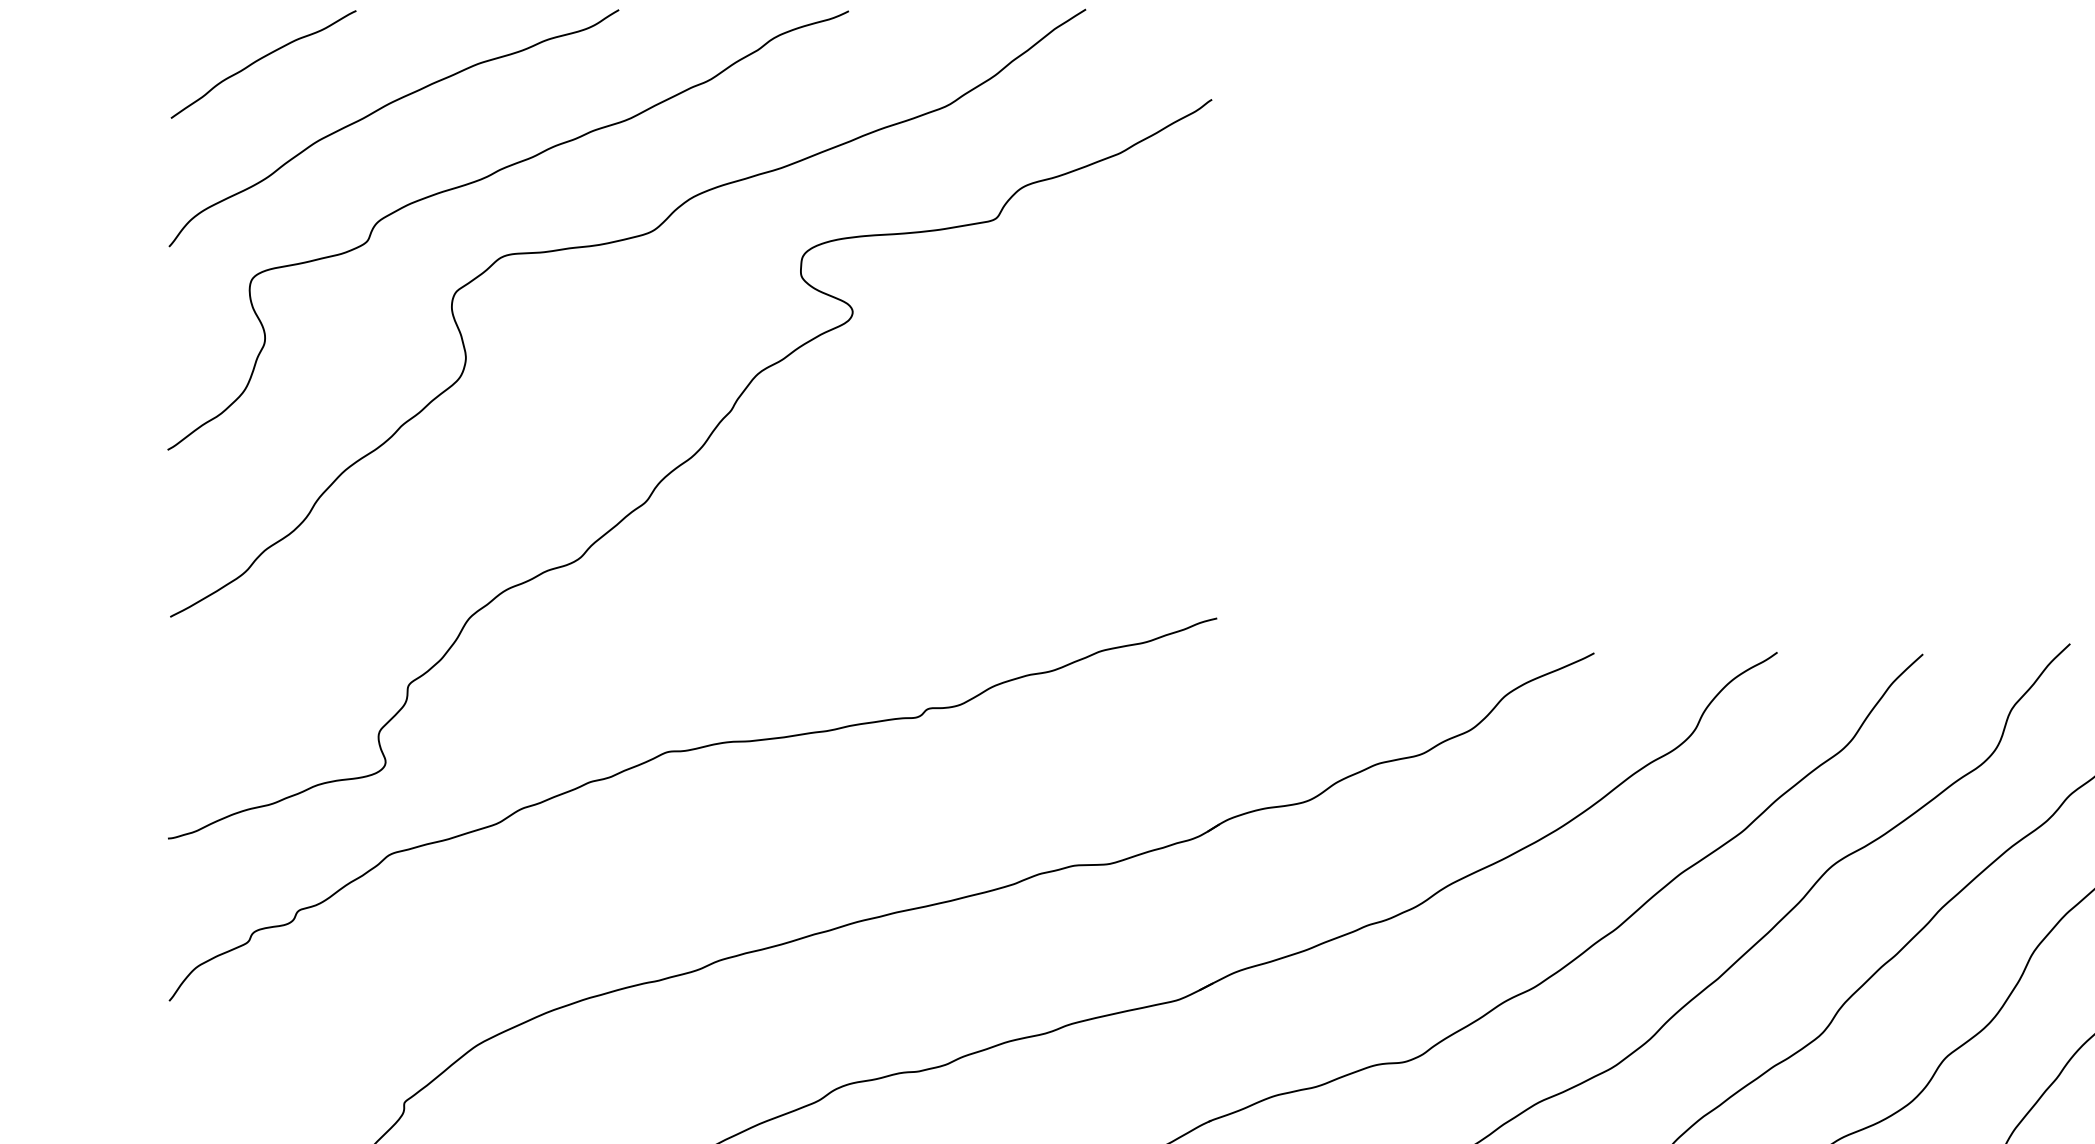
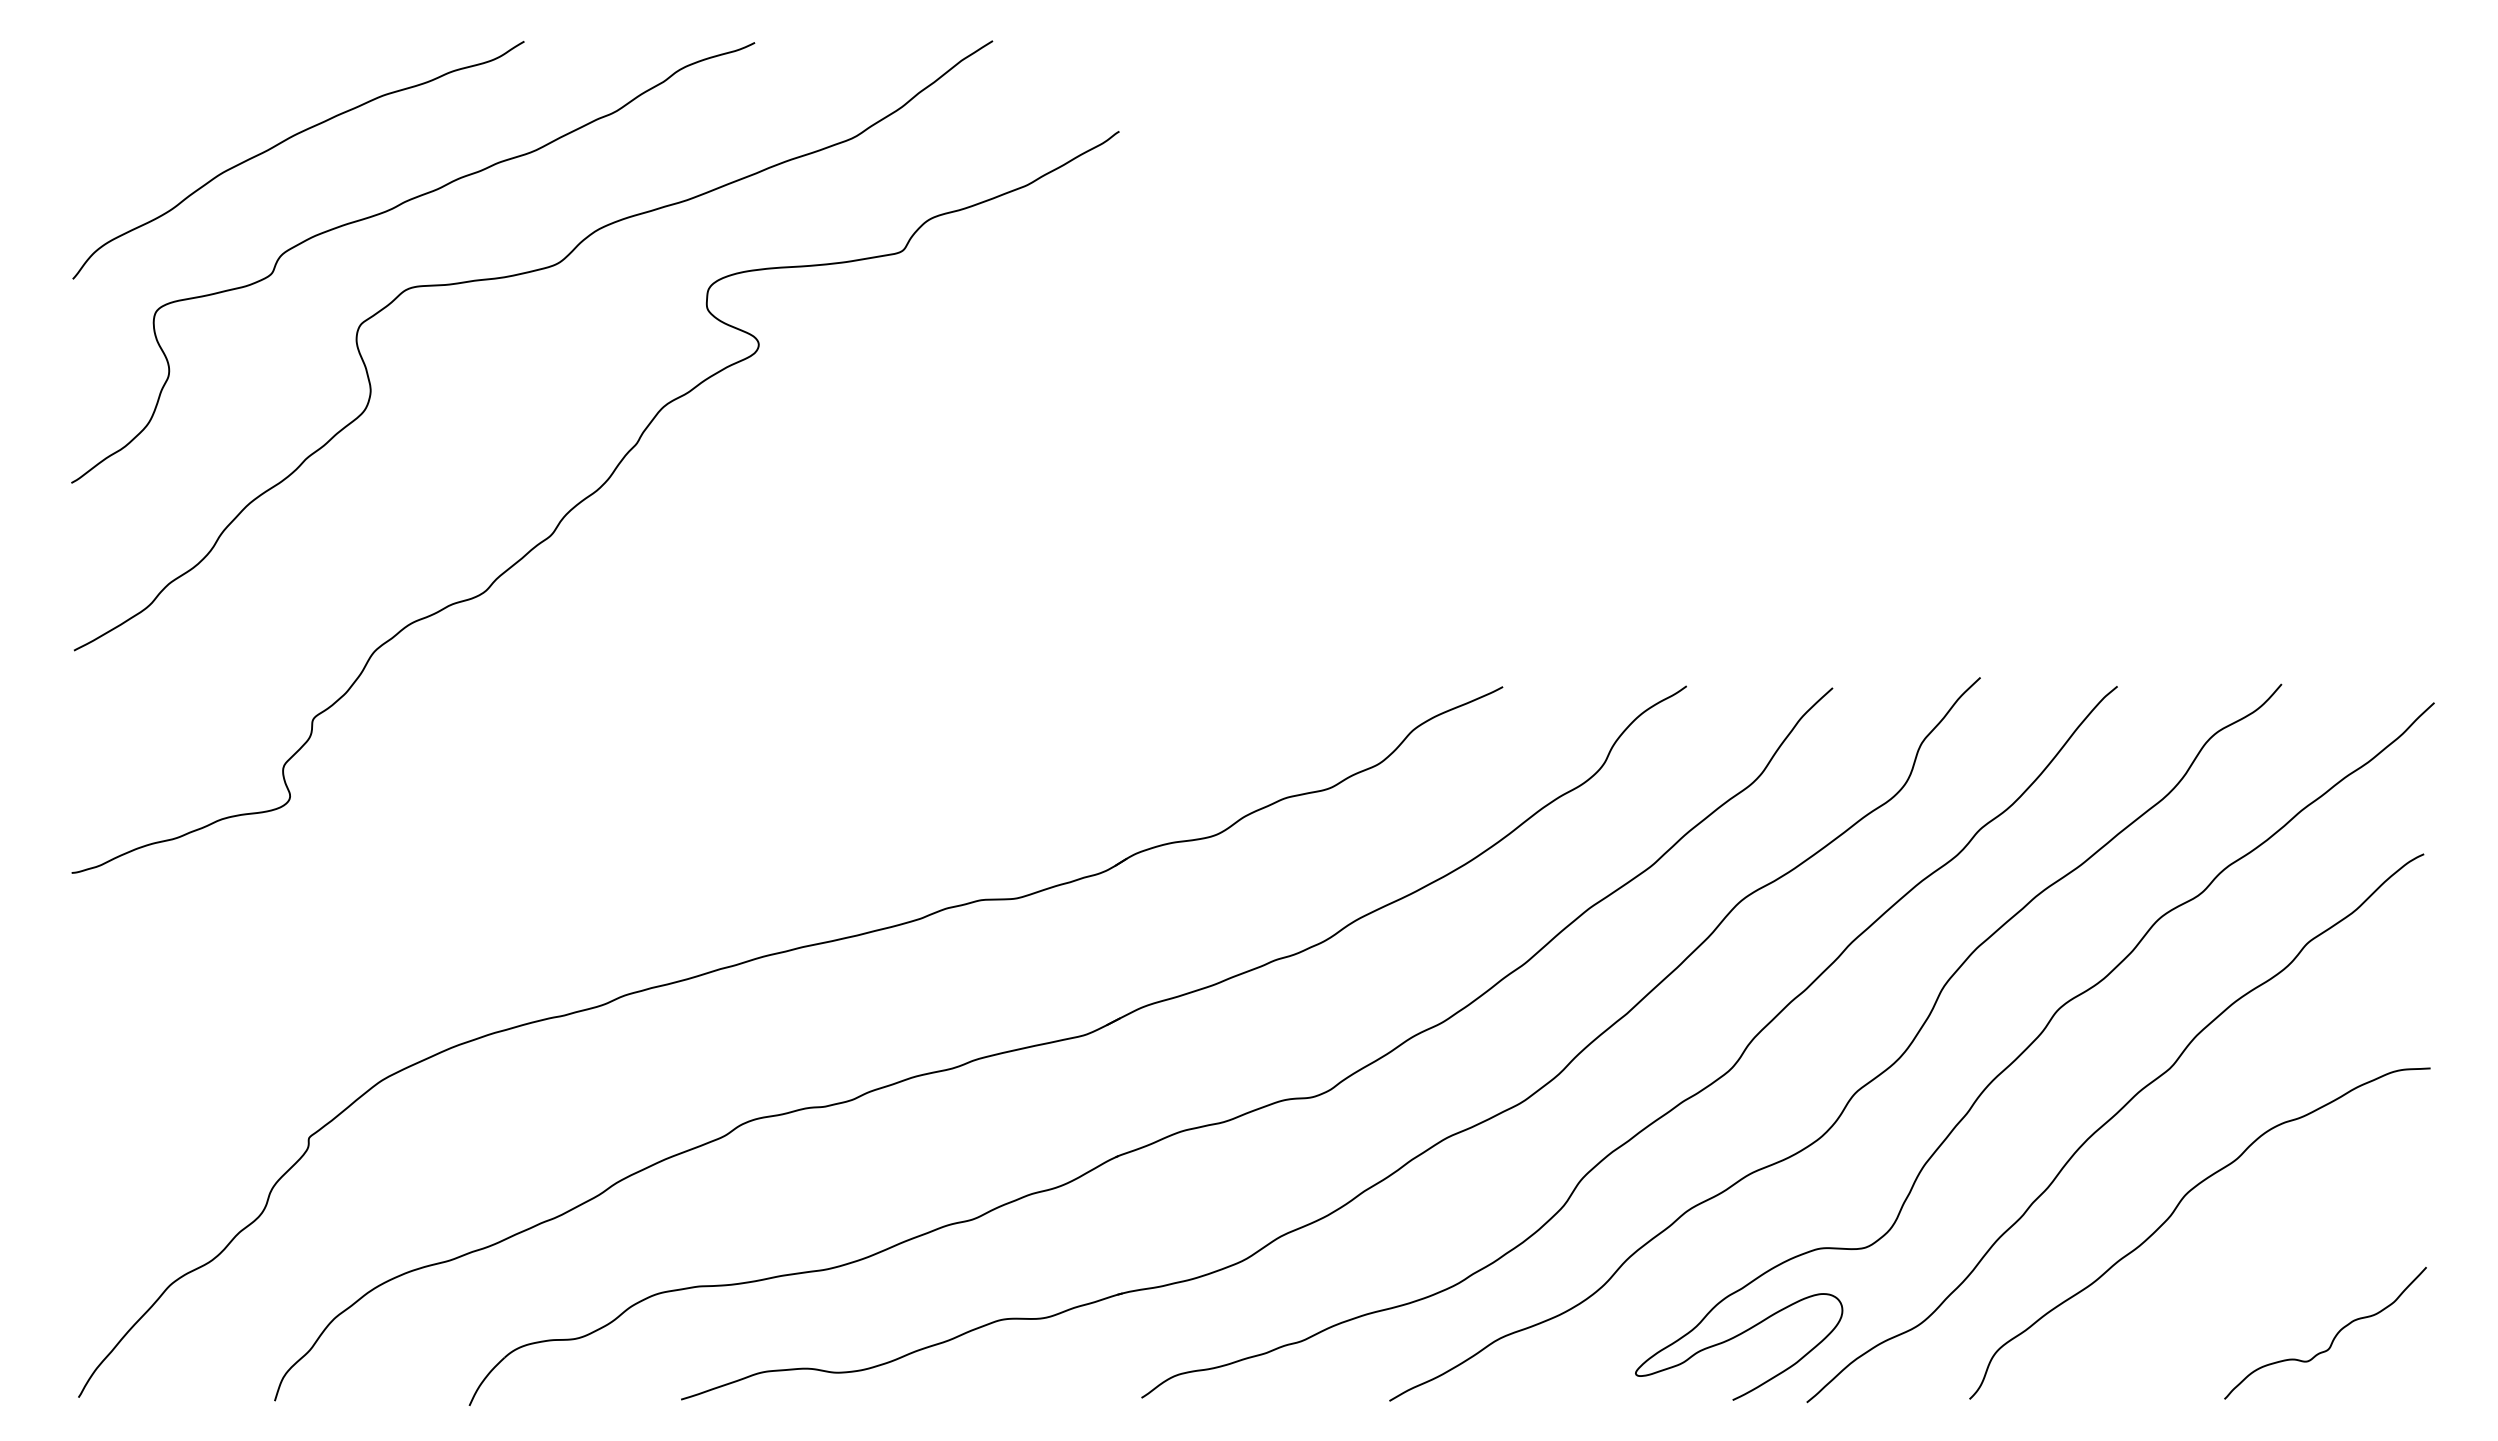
curve: (261, 59) -> (165, 91), removed
curve: (682, 752) -> (588, 786), removed

